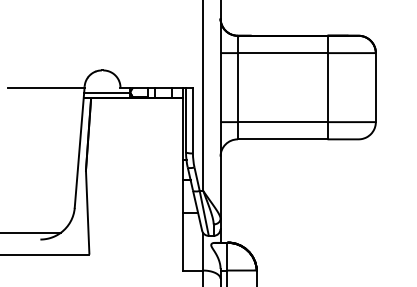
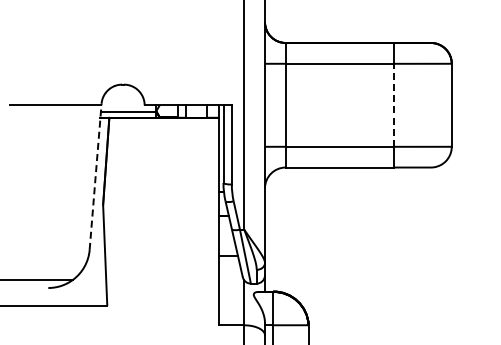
line: (327, 87) -> (393, 105), solid -> dashed
line: (79, 147) -> (95, 177), solid -> dashed

